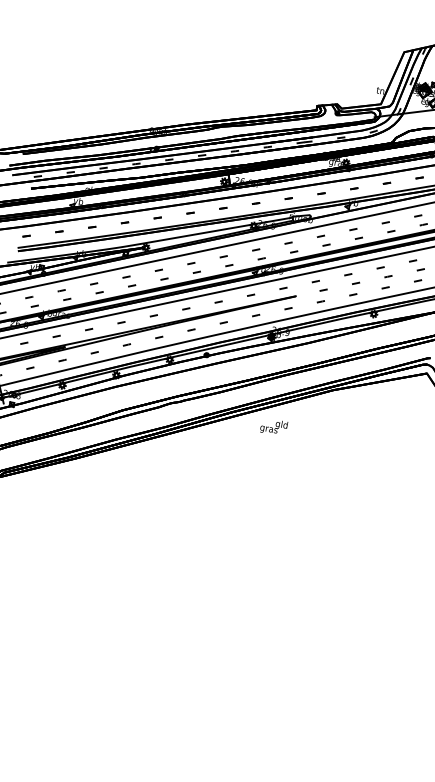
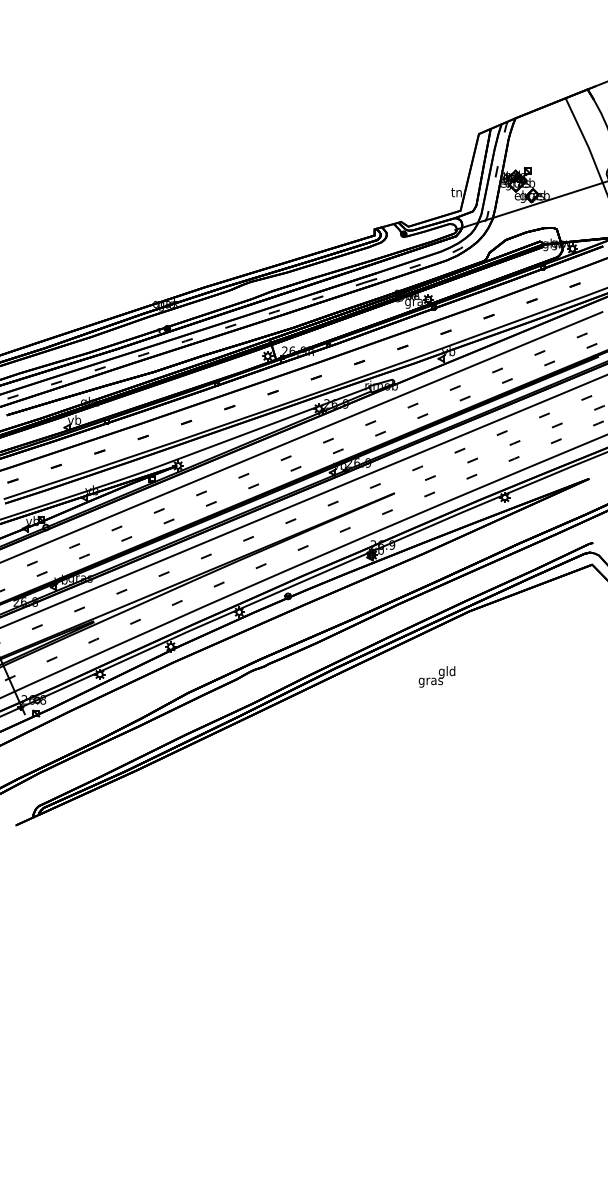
text: (273, 426) -> (436, 676), moved

